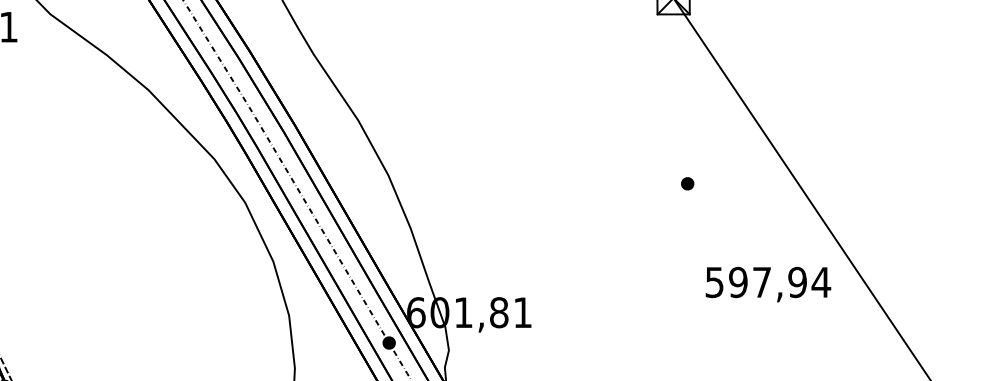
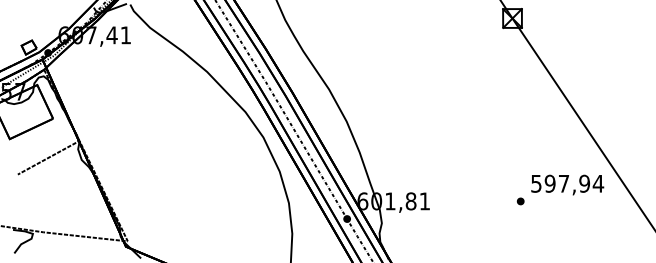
part: (687, 183) -> (520, 201), moved

